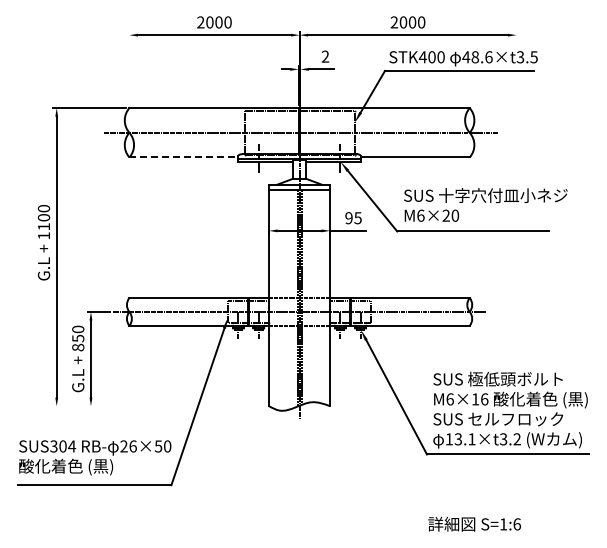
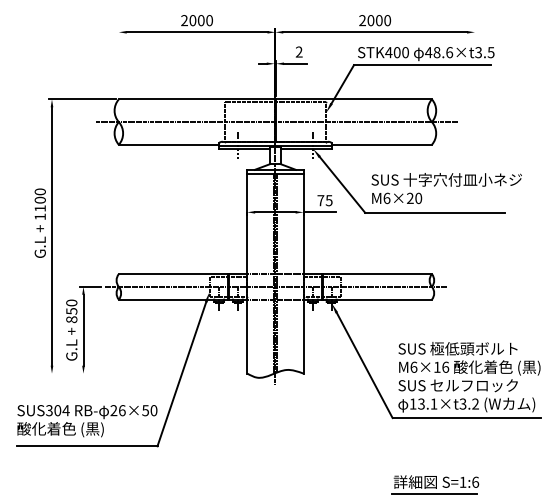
line: (183, 157) -> (168, 144), dashed -> solid
text: (348, 218) -> (320, 200), 95 -> 75
line: (472, 537) -> (434, 494), added

